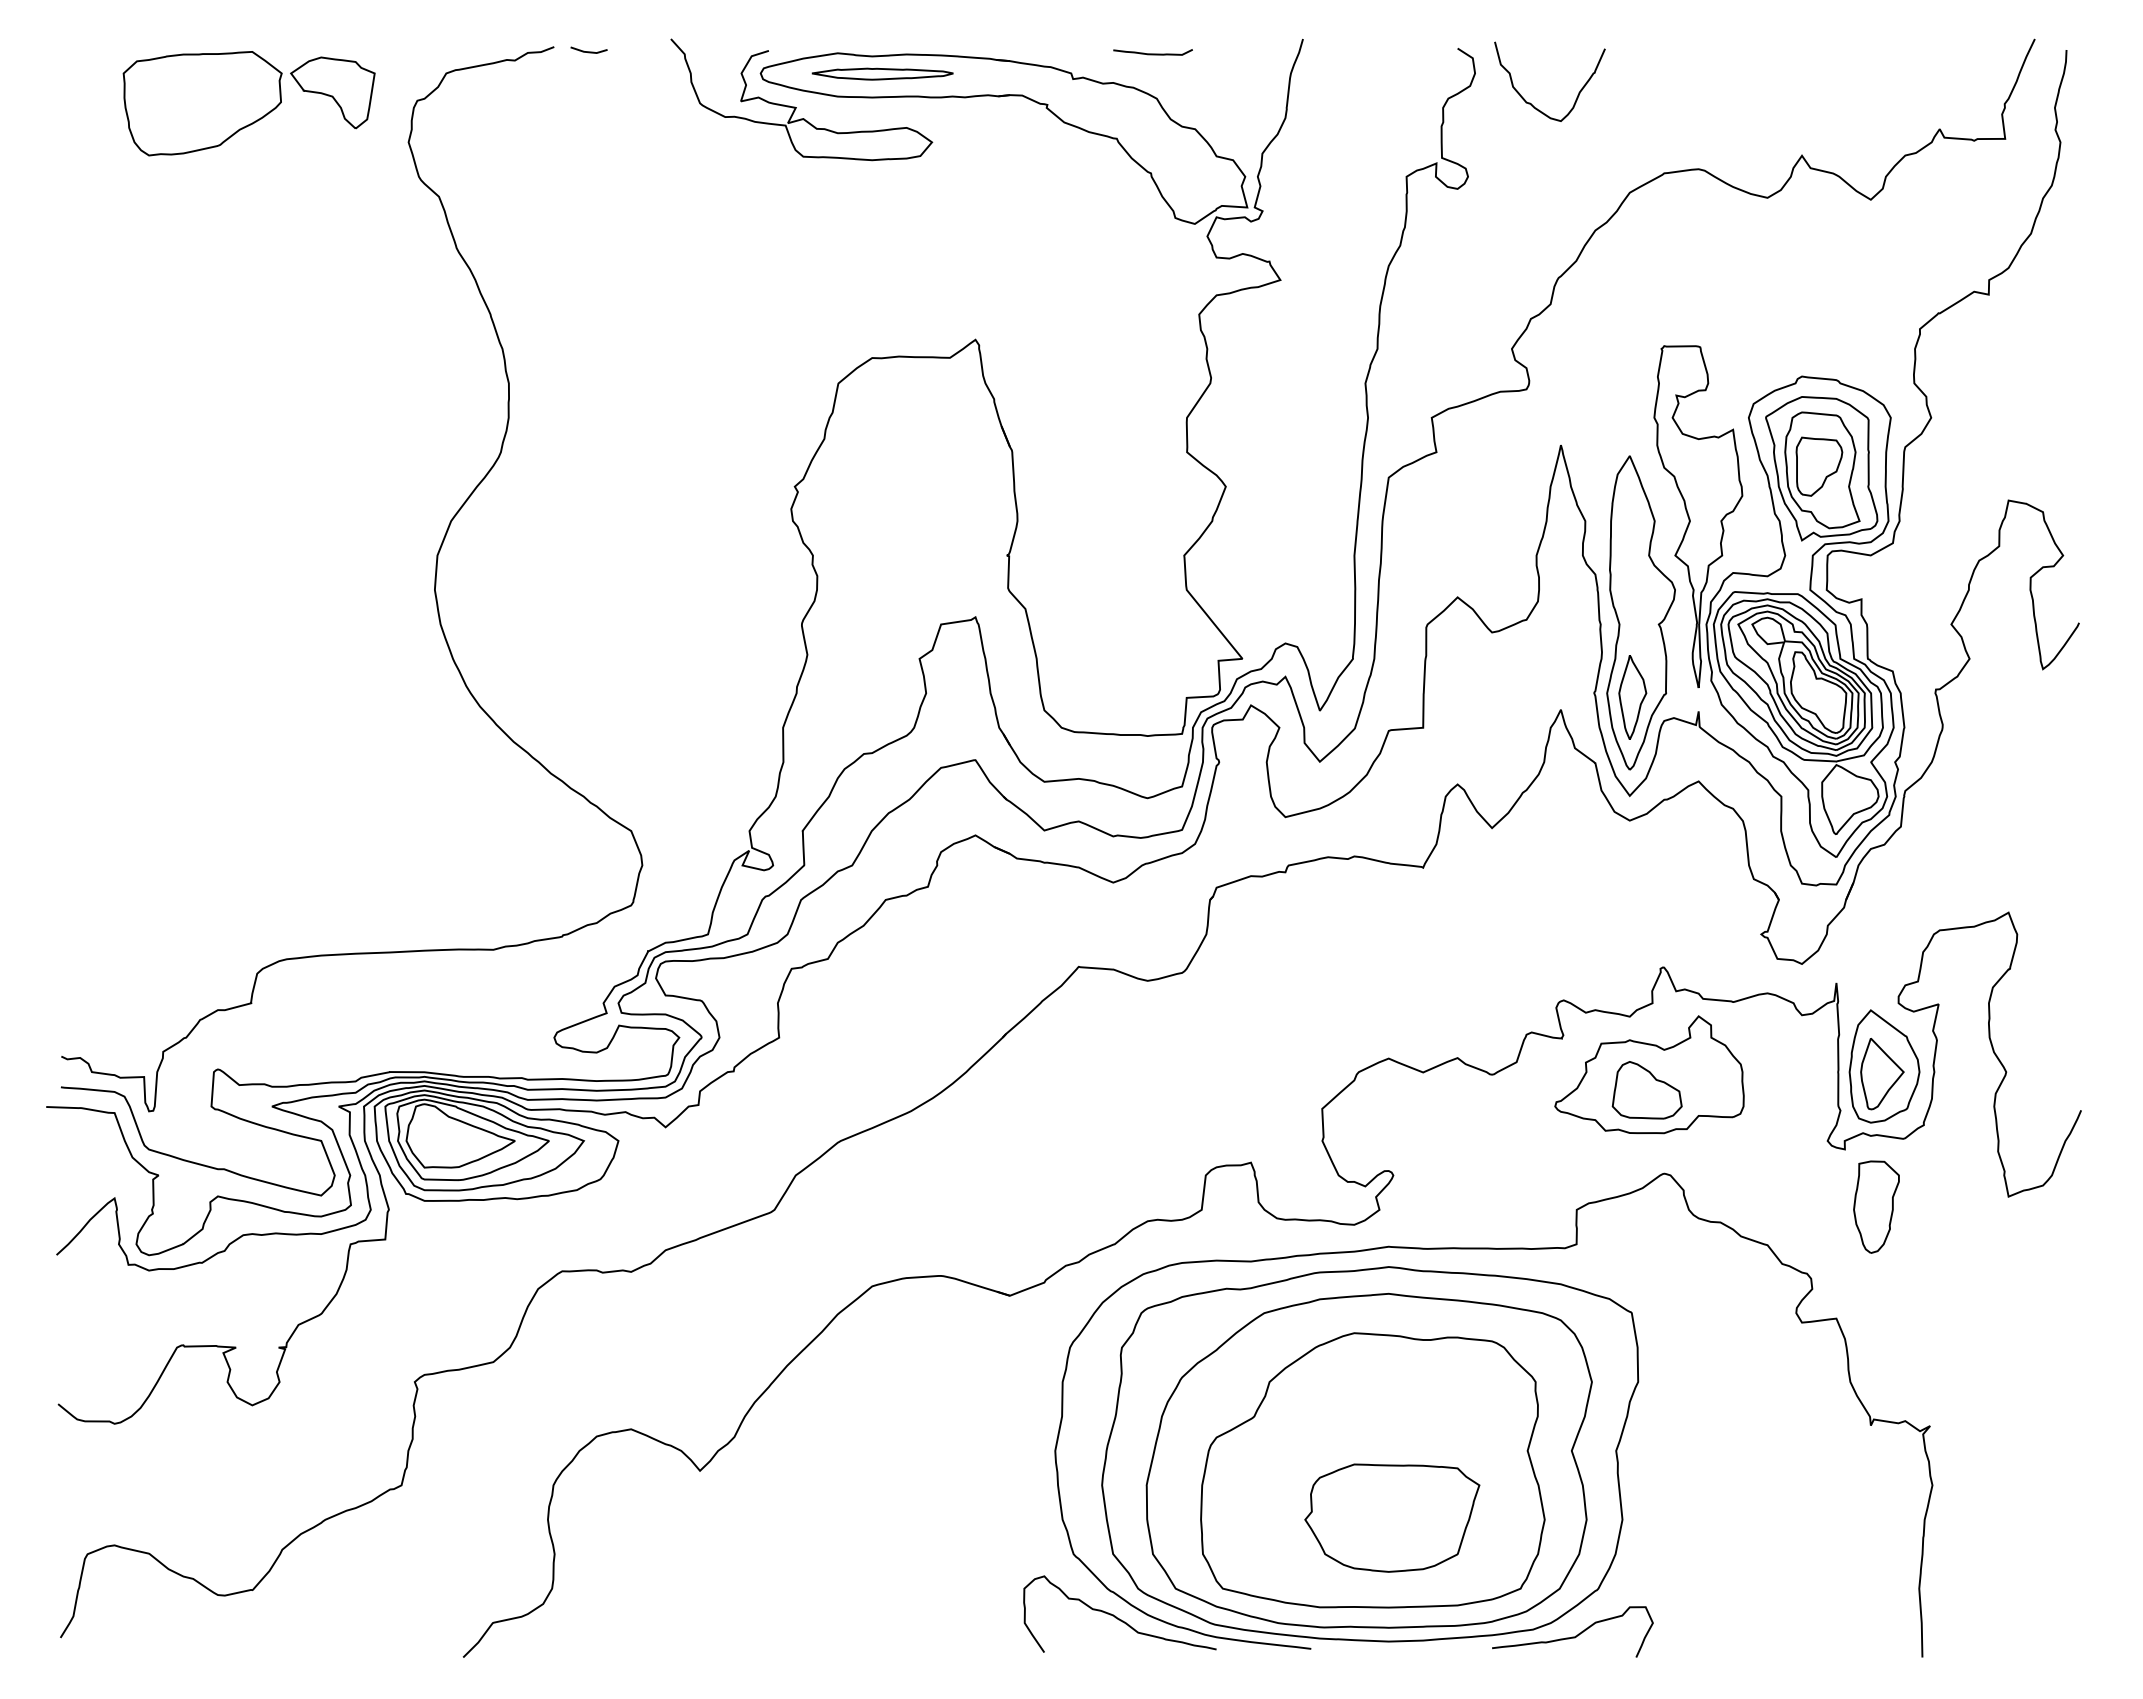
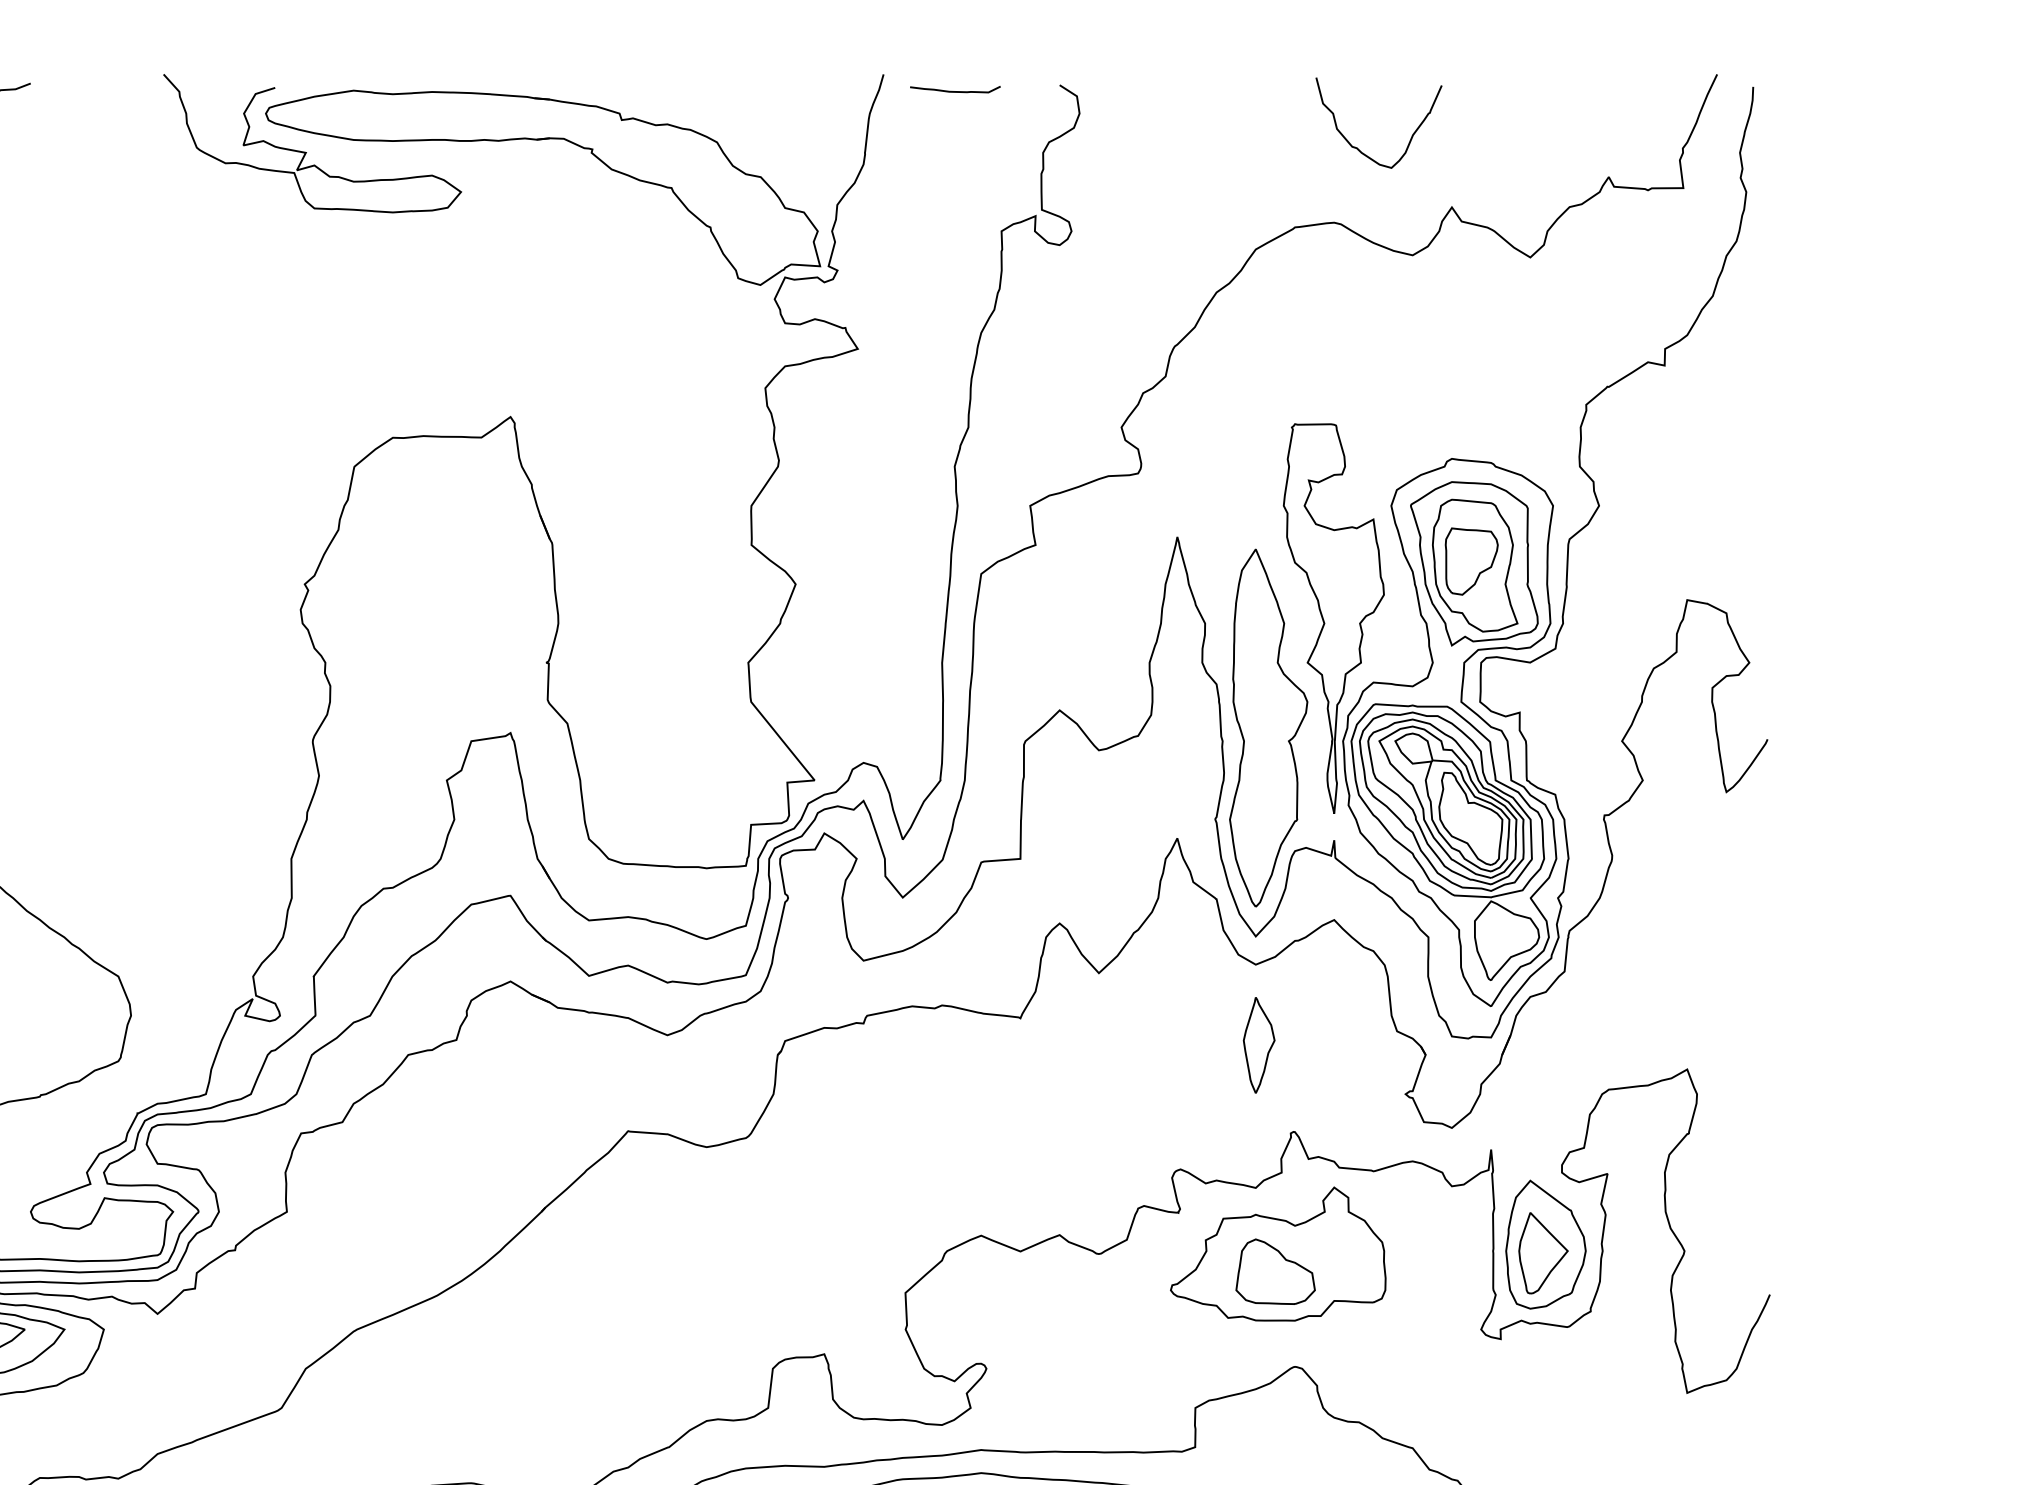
line: (588, 51) -> (69, 88), removed
curve: (1152, 53) -> (954, 90), moved
part: (882, 73) -> (404, 113), removed
curve: (1530, 102) -> (1356, 146), moved
part: (1632, 697) -> (1258, 1045), moved
part: (1876, 1206) -> (1536, 1404), removed

